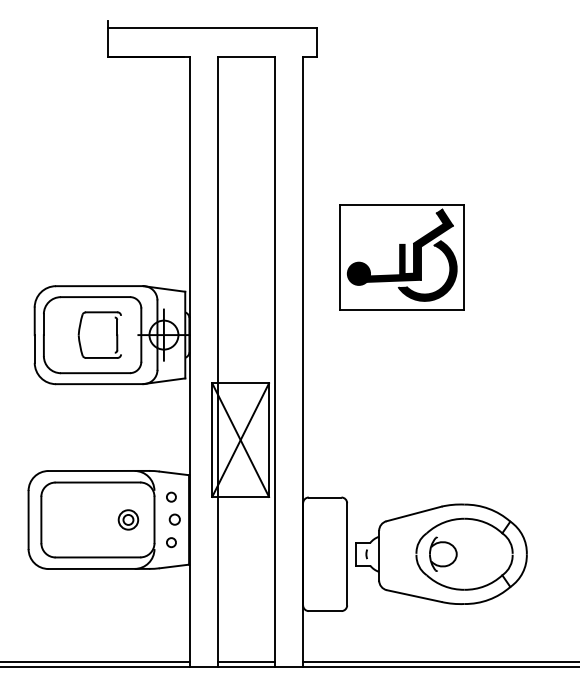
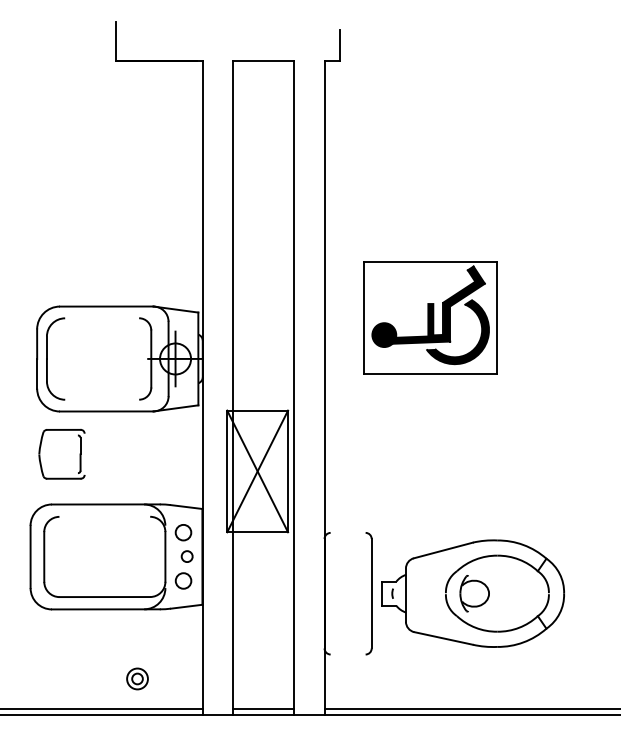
line: (212, 28) -> (227, 30), removed
part: (401, 257) -> (429, 317), moved
line: (94, 297) -> (101, 318), removed
part: (116, 334) -> (79, 453), moved
line: (95, 373) -> (102, 400), removed
line: (97, 482) -> (104, 516), removed
circle: (171, 496) -> (183, 531), size x1.6
line: (324, 497) -> (347, 532), removed
part: (128, 519) -> (137, 678), moved
circle: (171, 542) -> (183, 581), size x1.6
line: (324, 611) -> (347, 654), removed

